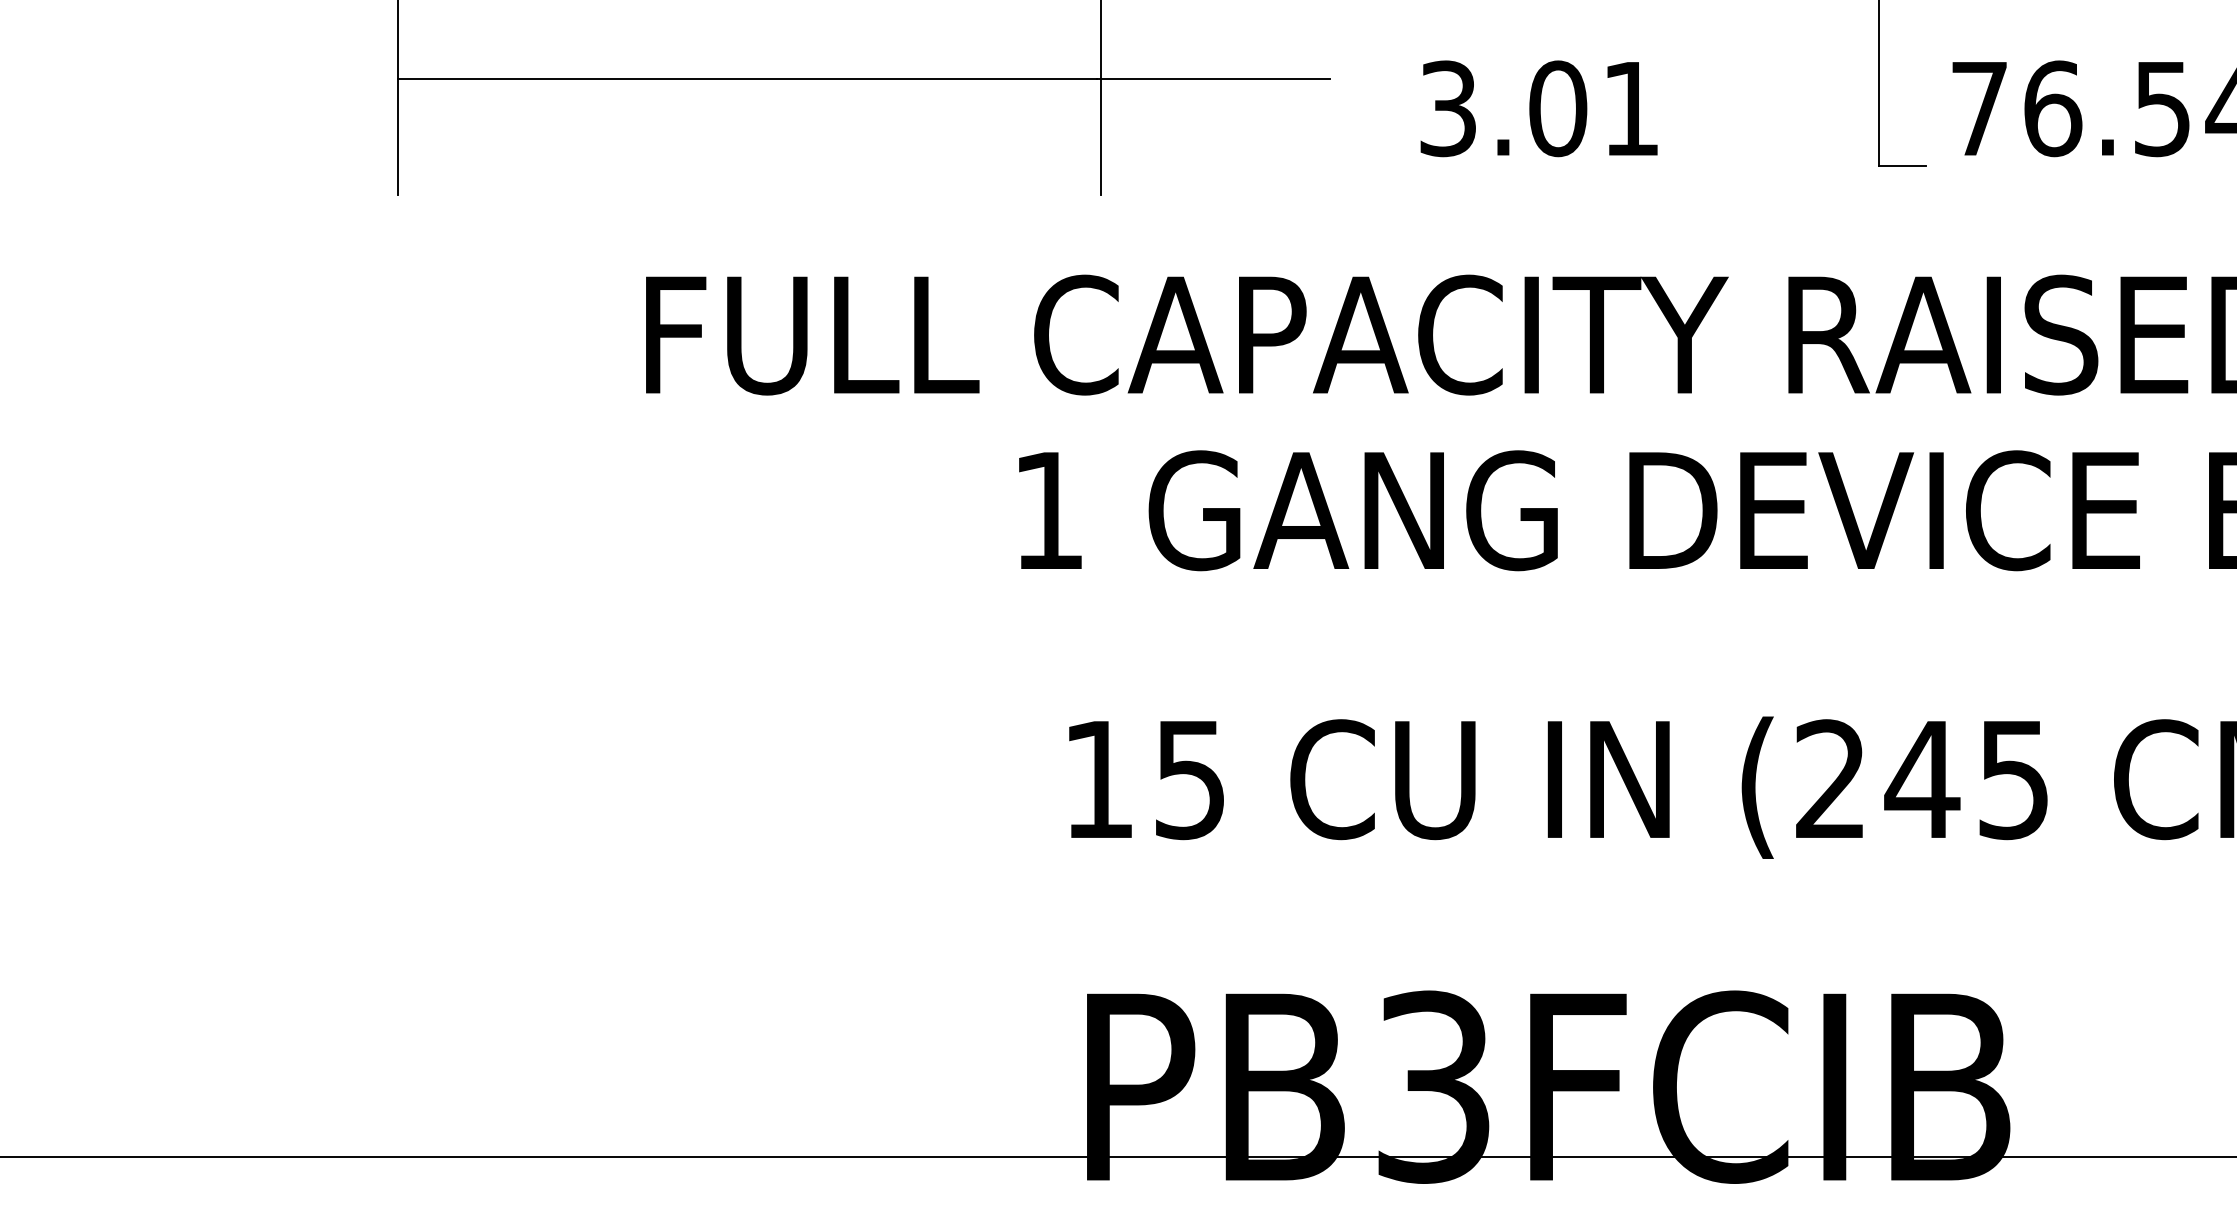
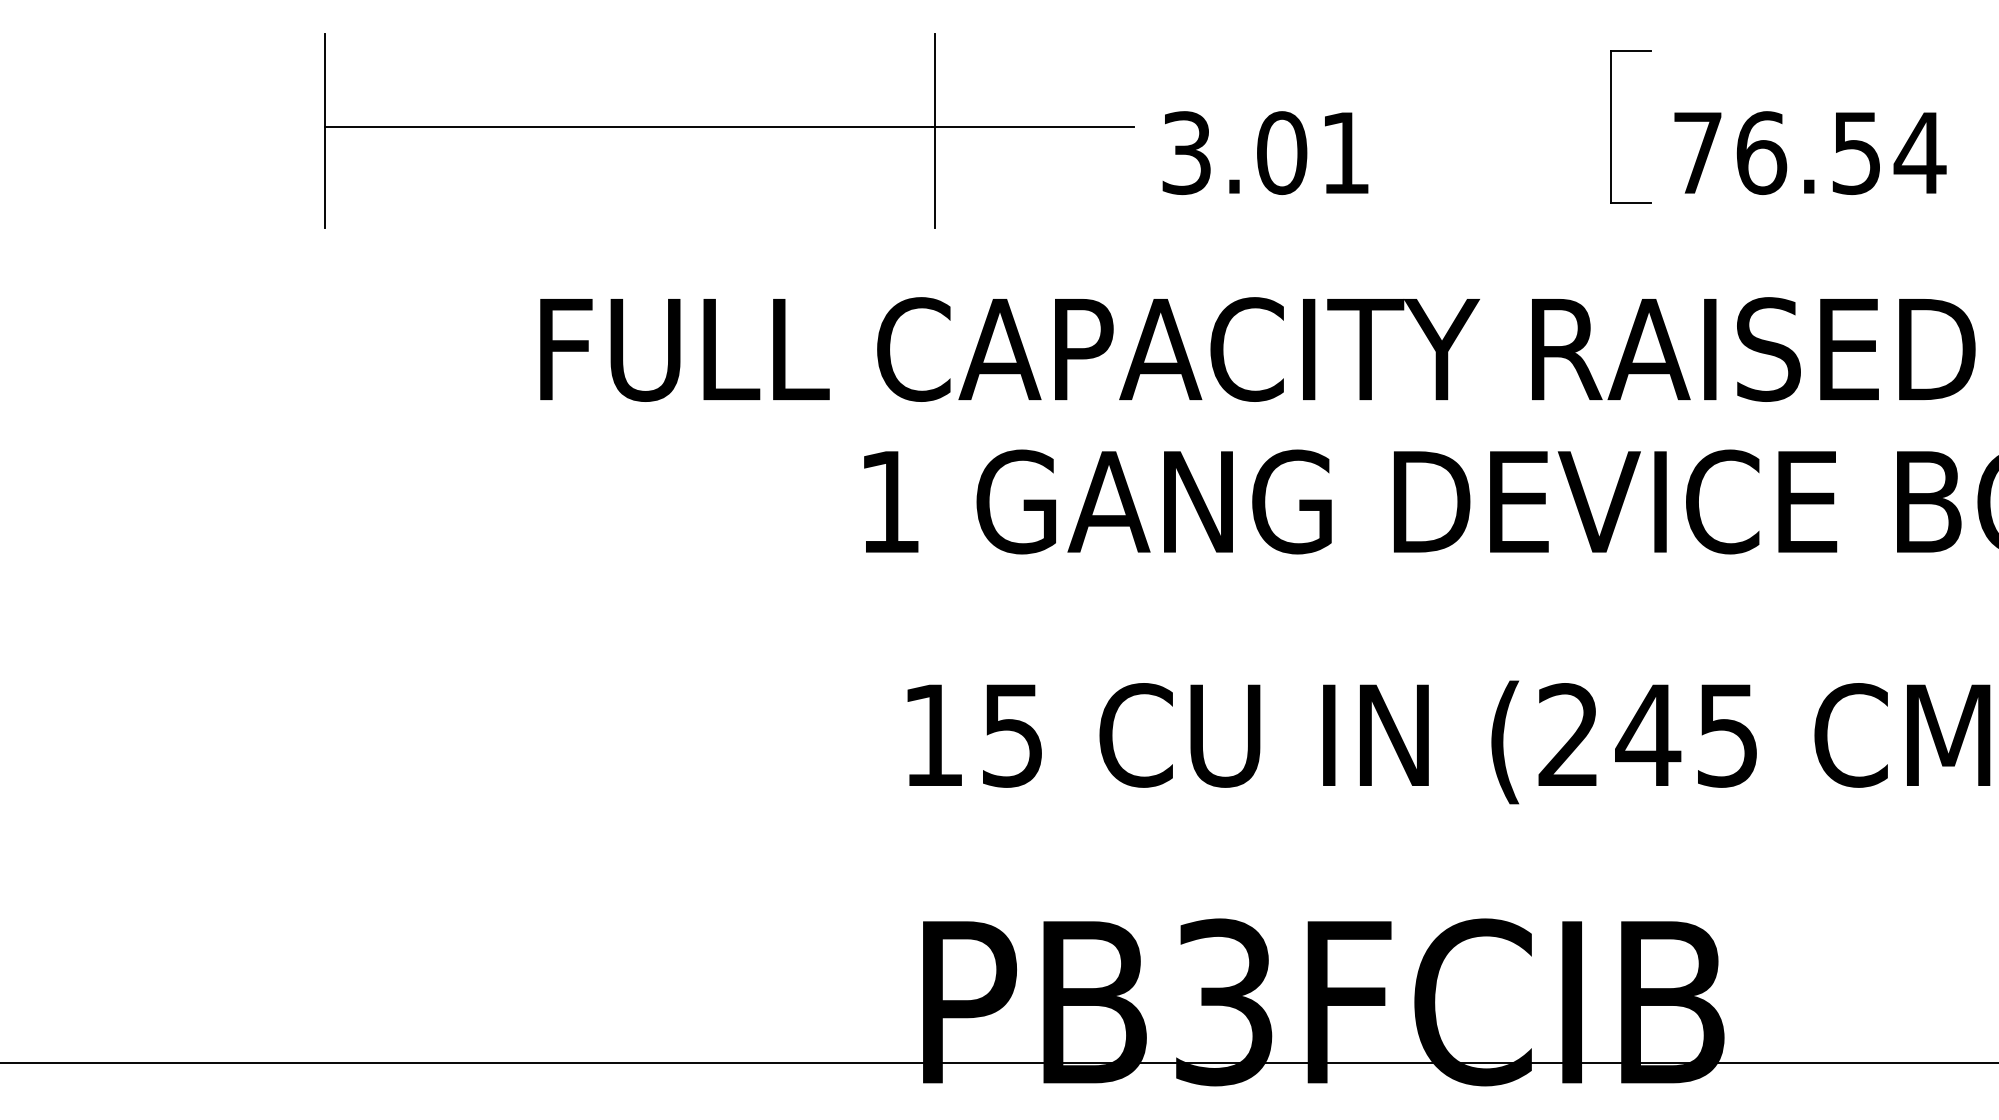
text: (1539, 108) -> (1265, 152), moved

